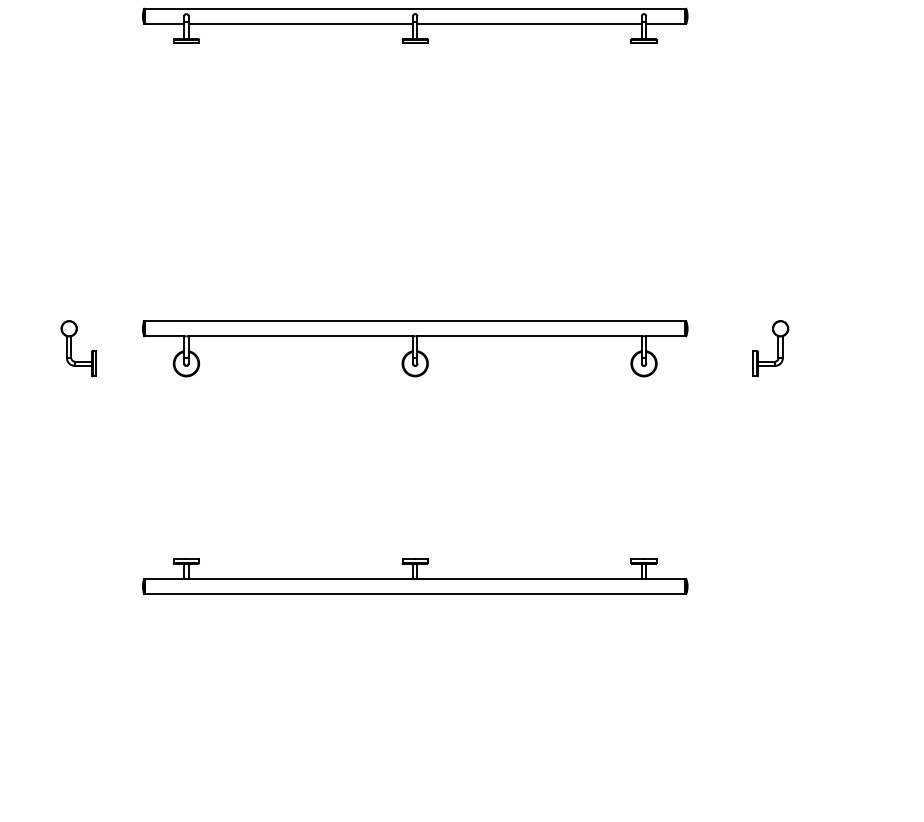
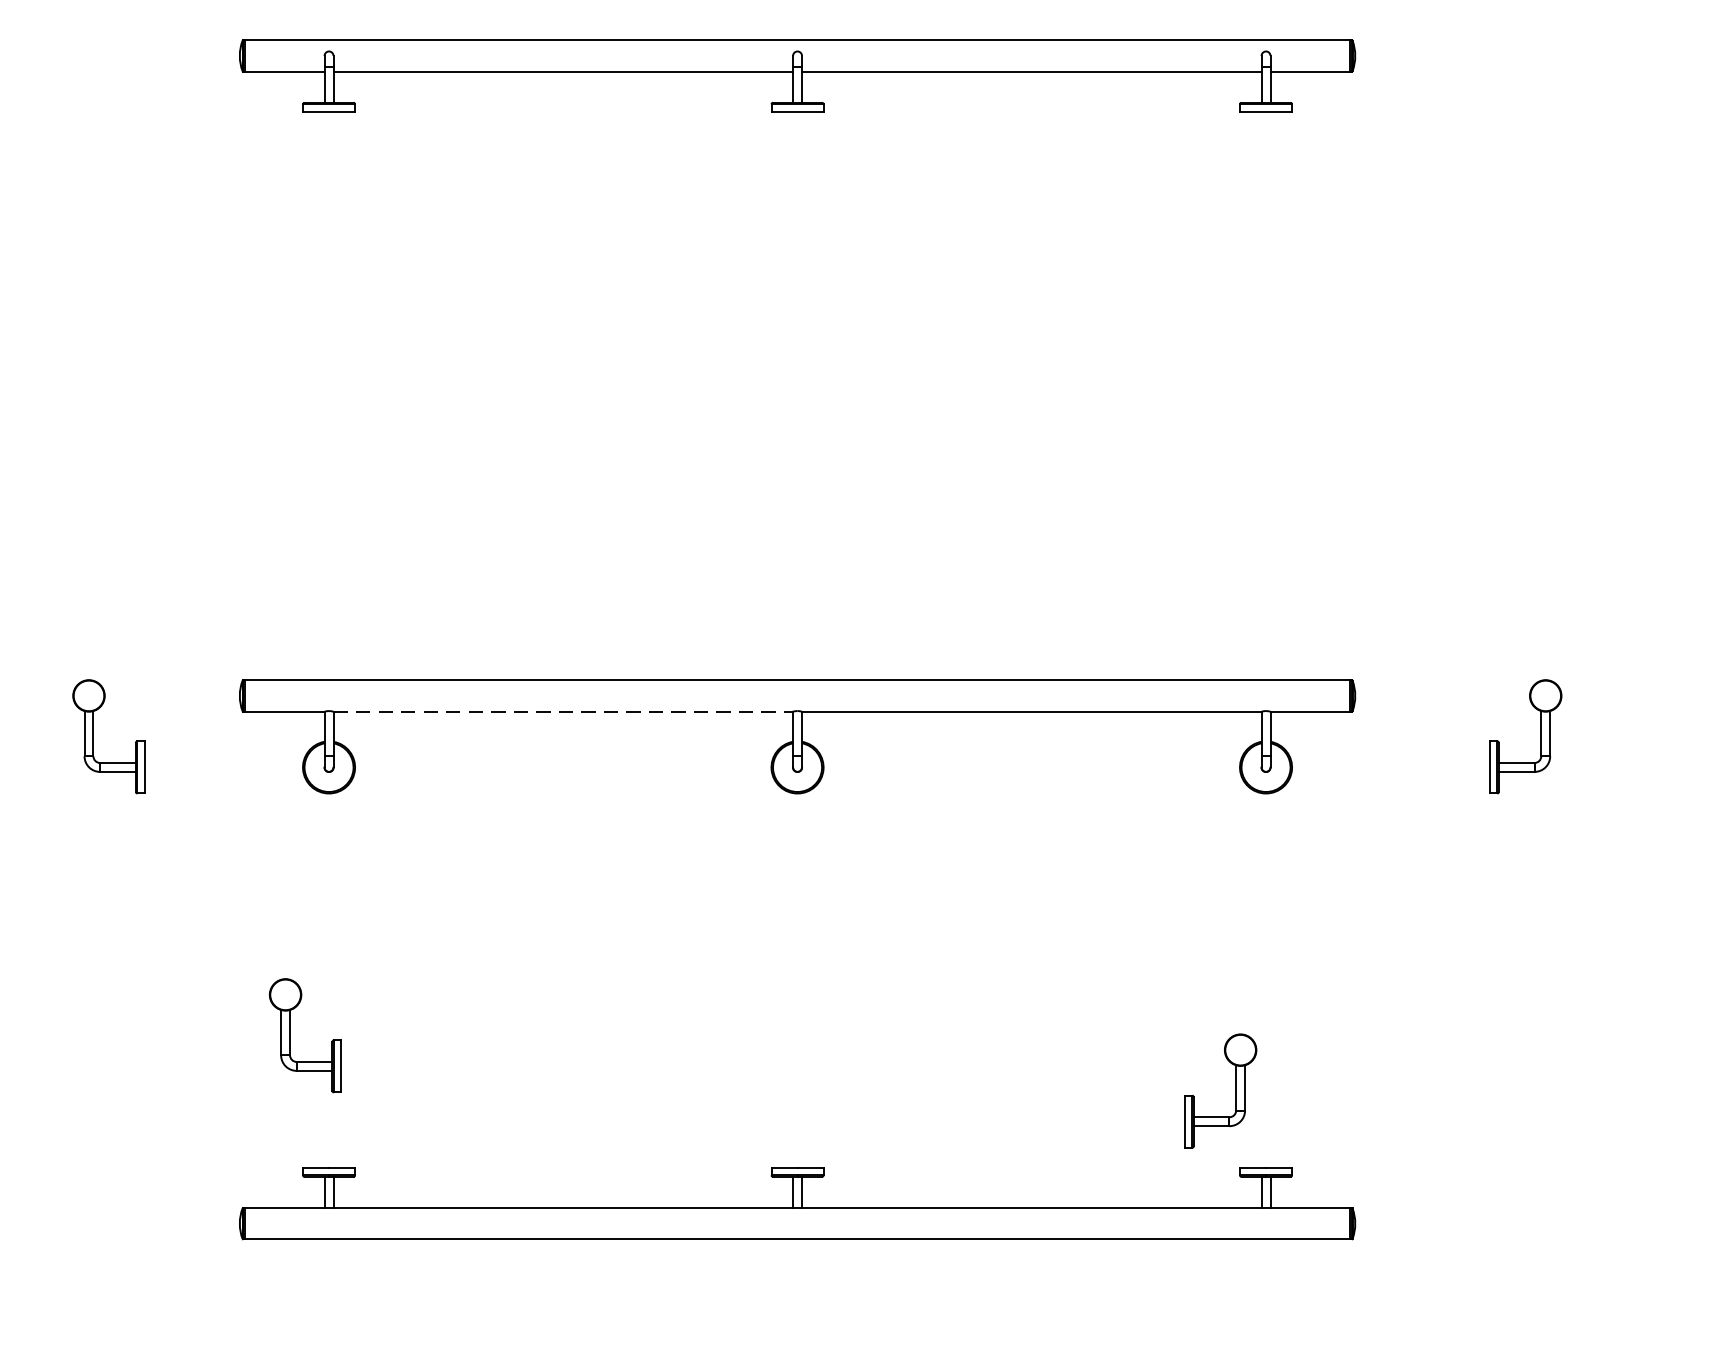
line: (301, 336) -> (564, 711), solid -> dashed
part: (167, 494) -> (290, 1035), added
part: (628, 521) -> (1234, 1090), added

